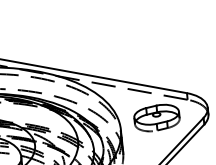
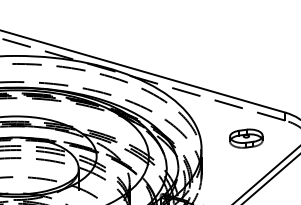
part: (157, 117) -> (246, 138), size x0.6

